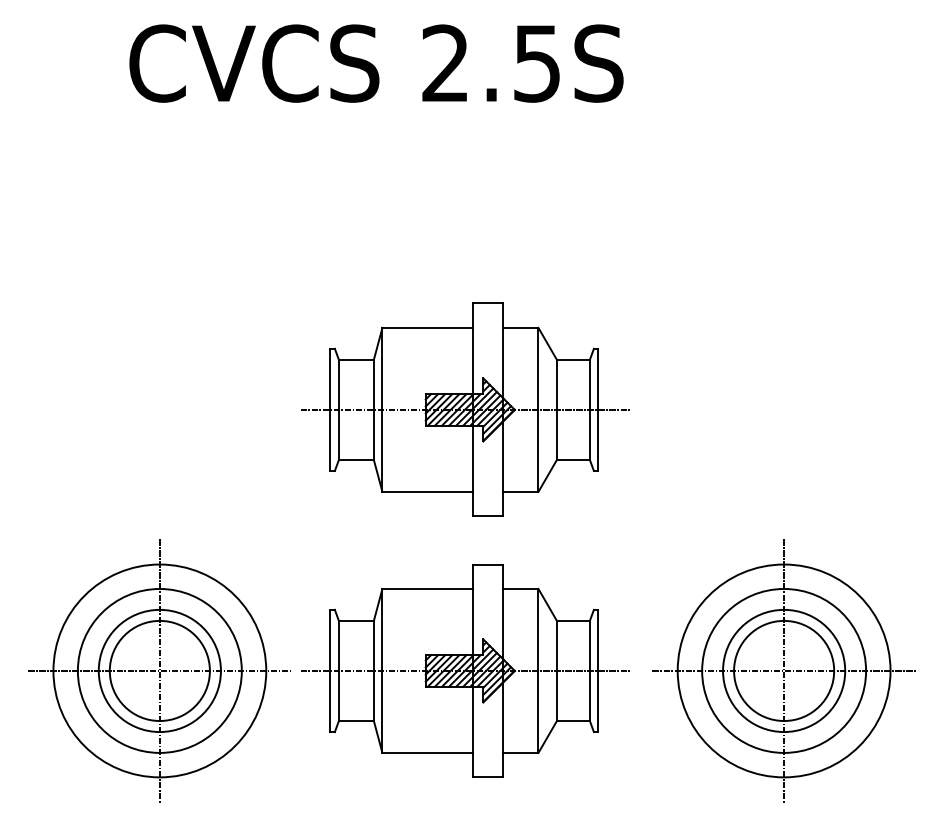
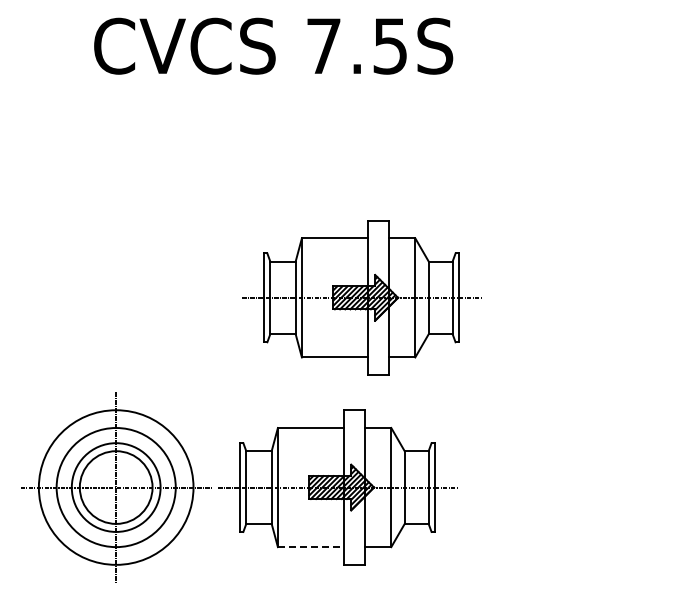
text: (445, 62) -> (323, 45), 2.5S -> 7.5S
part: (464, 409) -> (361, 297), moved
part: (783, 670) -> (569, 487), removed
line: (428, 753) -> (311, 547), solid -> dashed

